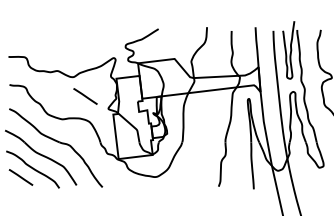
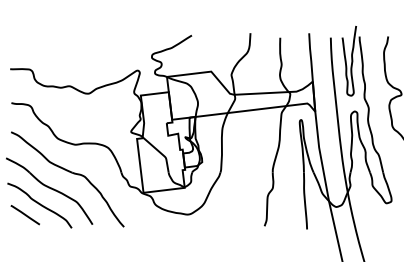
line: (84, 96) -> (102, 117), removed

